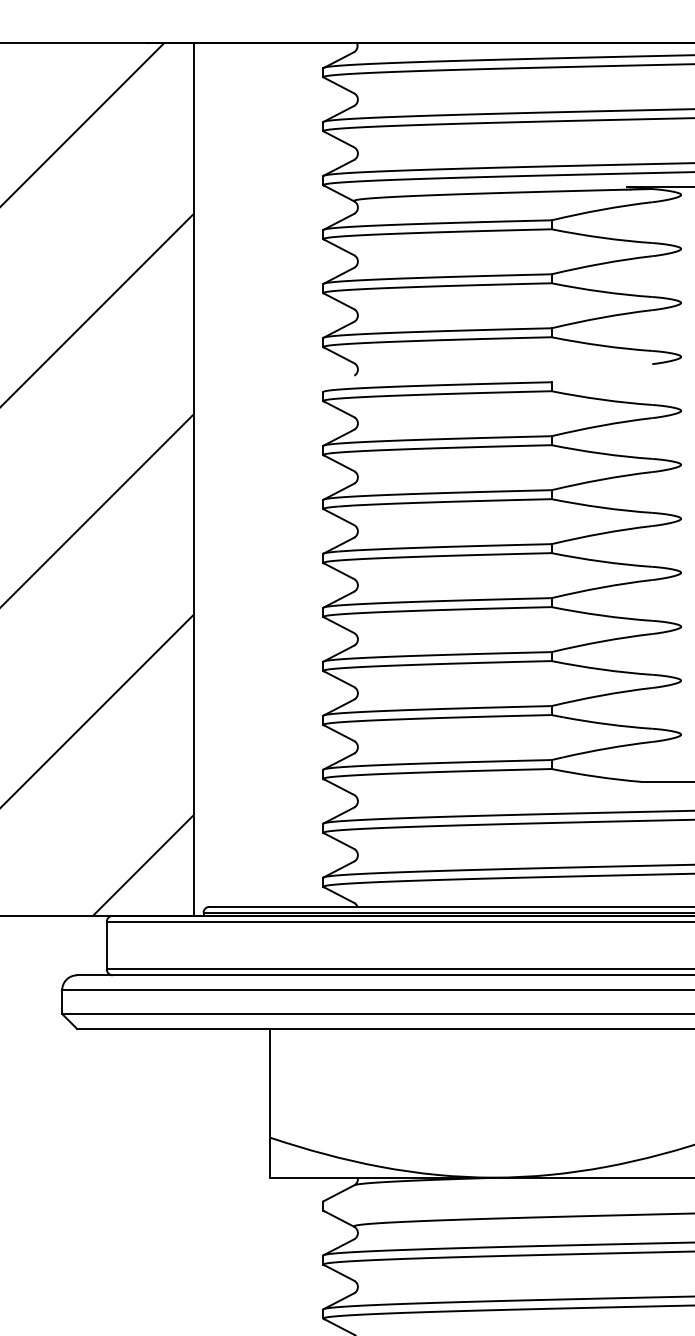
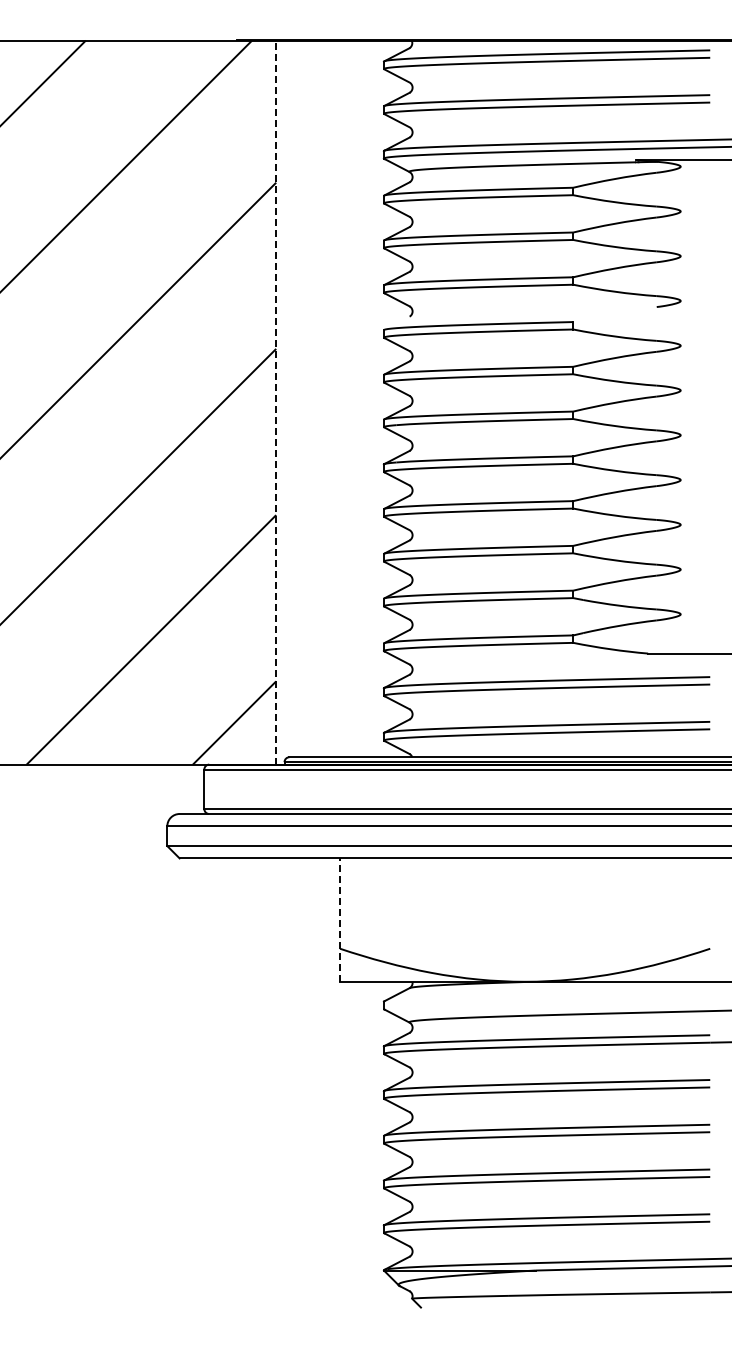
line: (193, 479) -> (276, 402), solid -> dashed
line: (271, 1103) -> (340, 920), solid -> dashed

